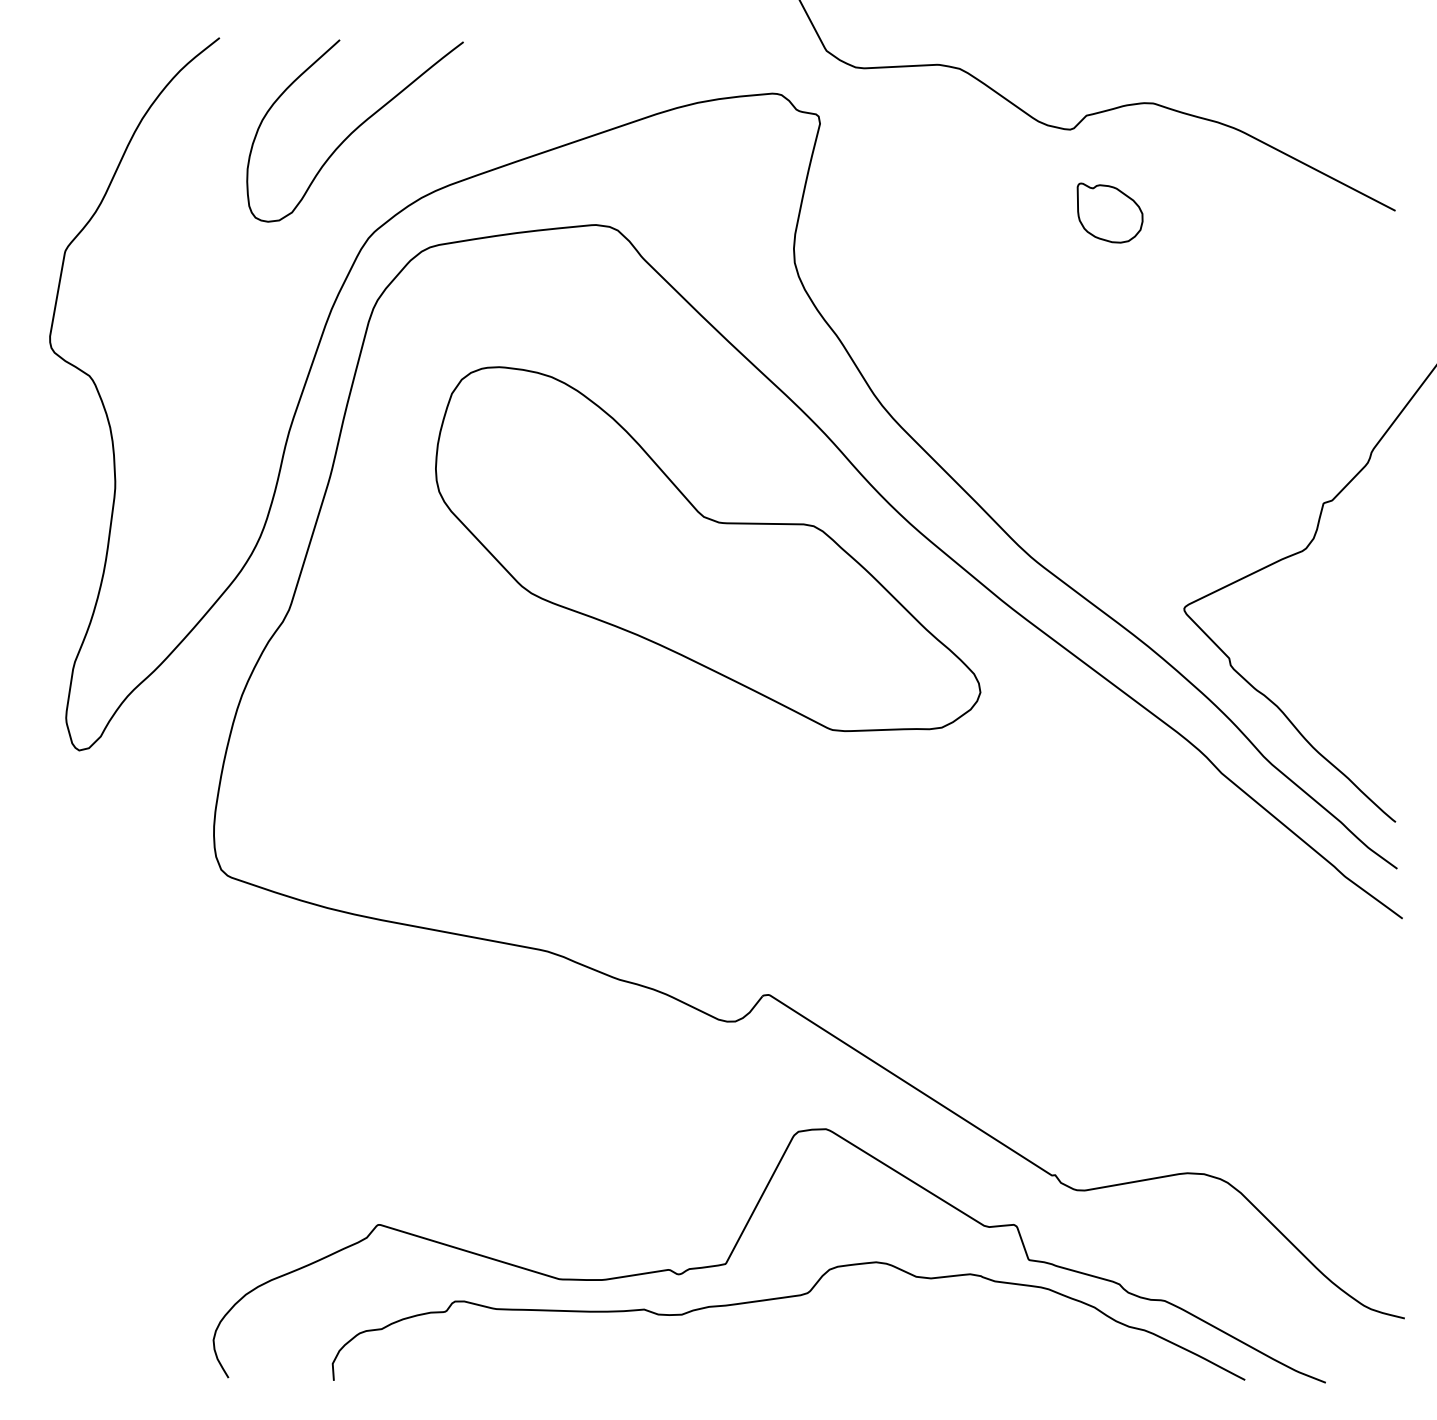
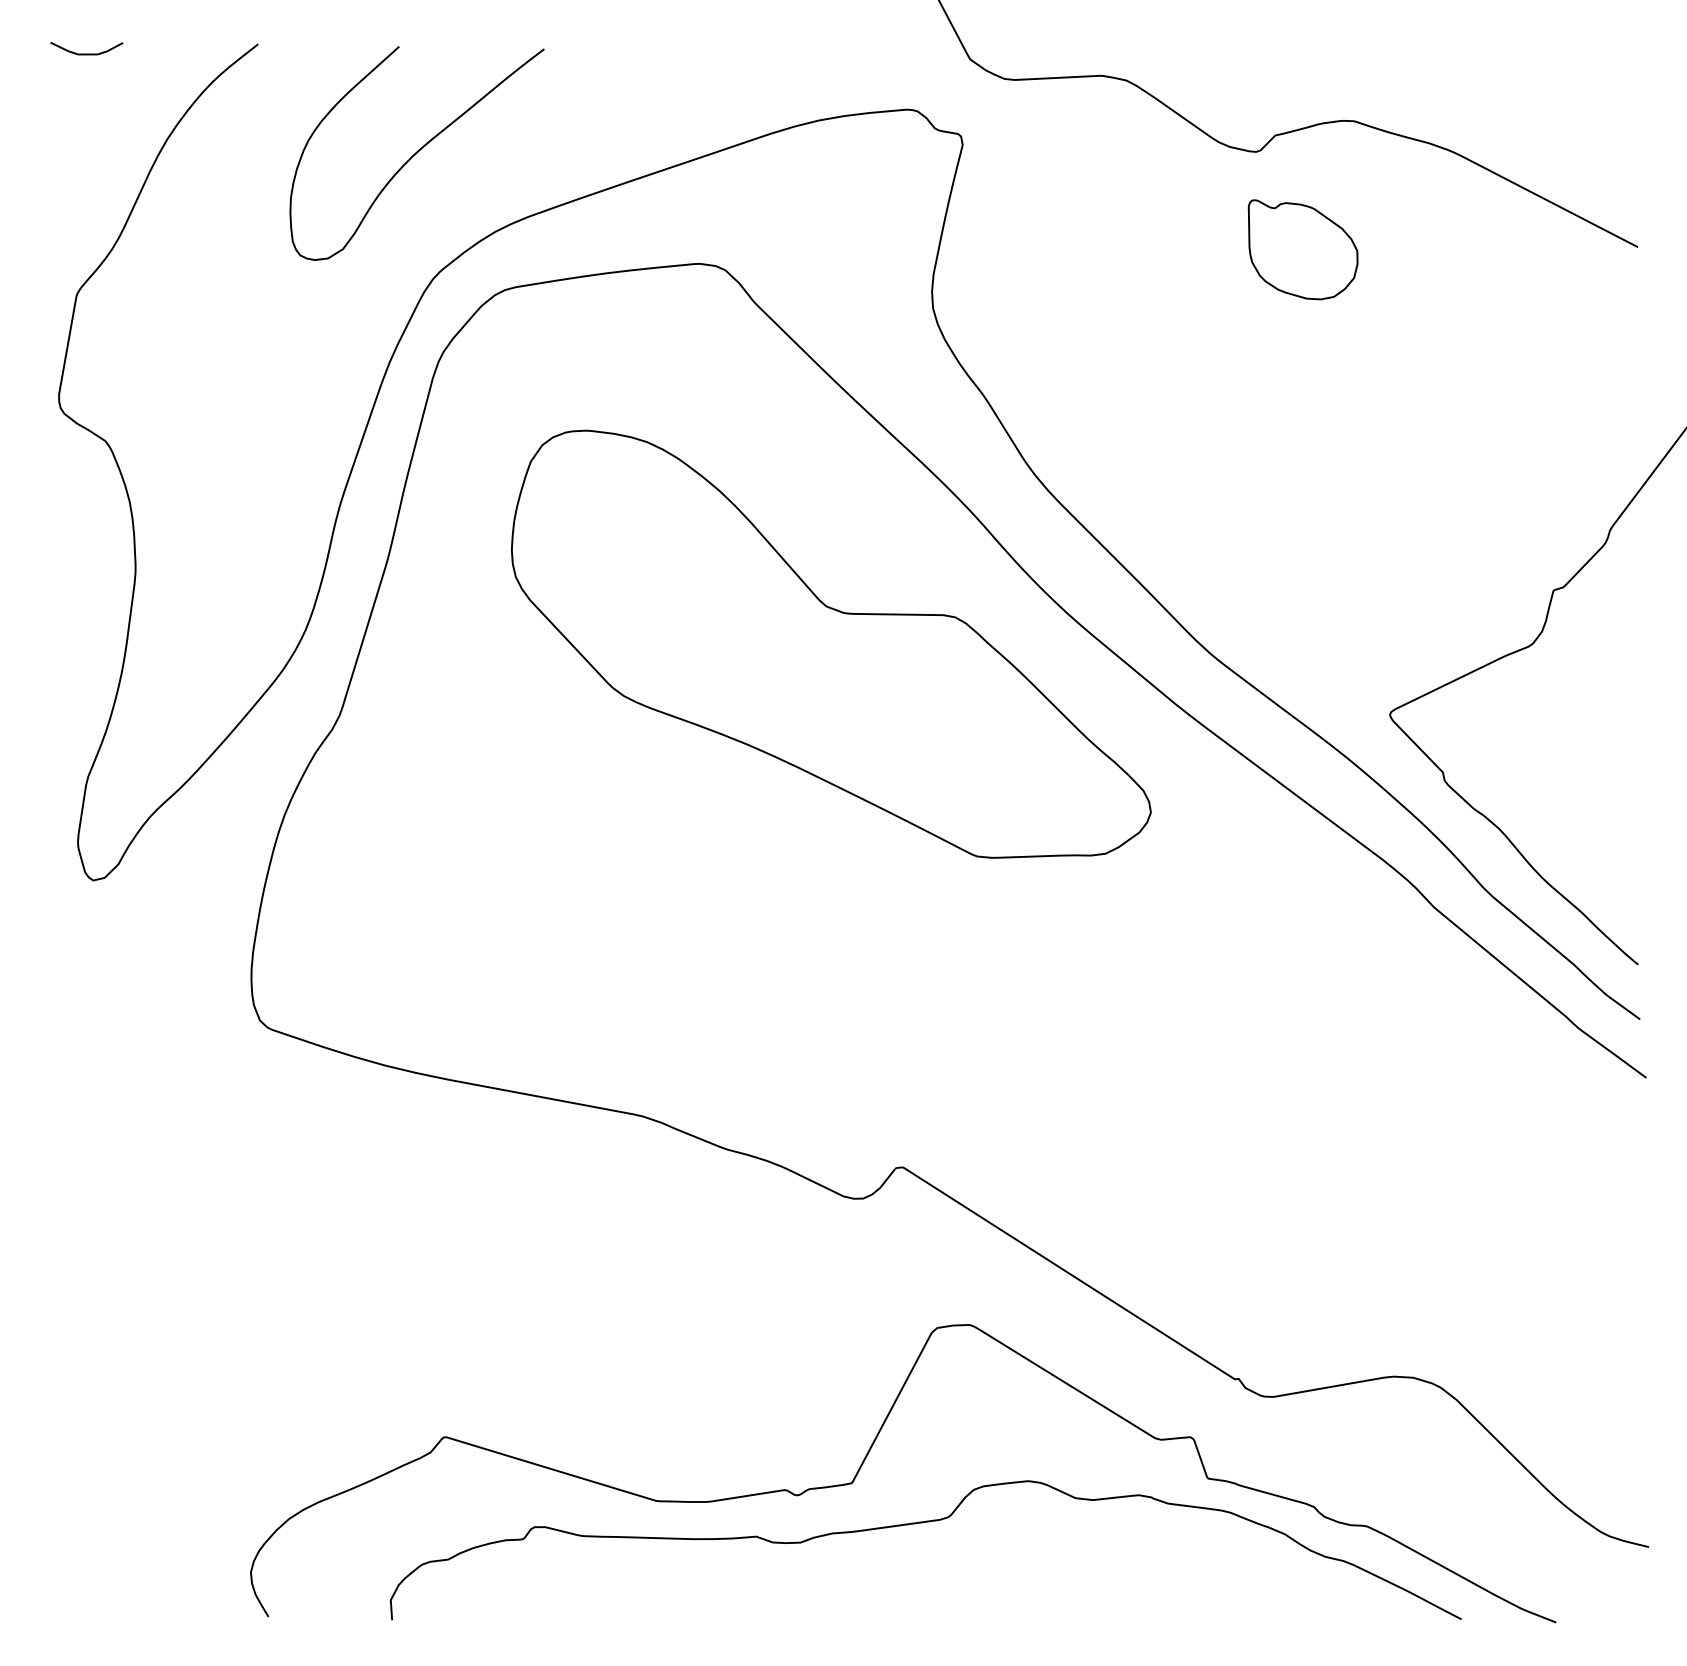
curve: (73, 45) -> (86, 53), added
part: (1109, 212) -> (1302, 249), size x1.43

